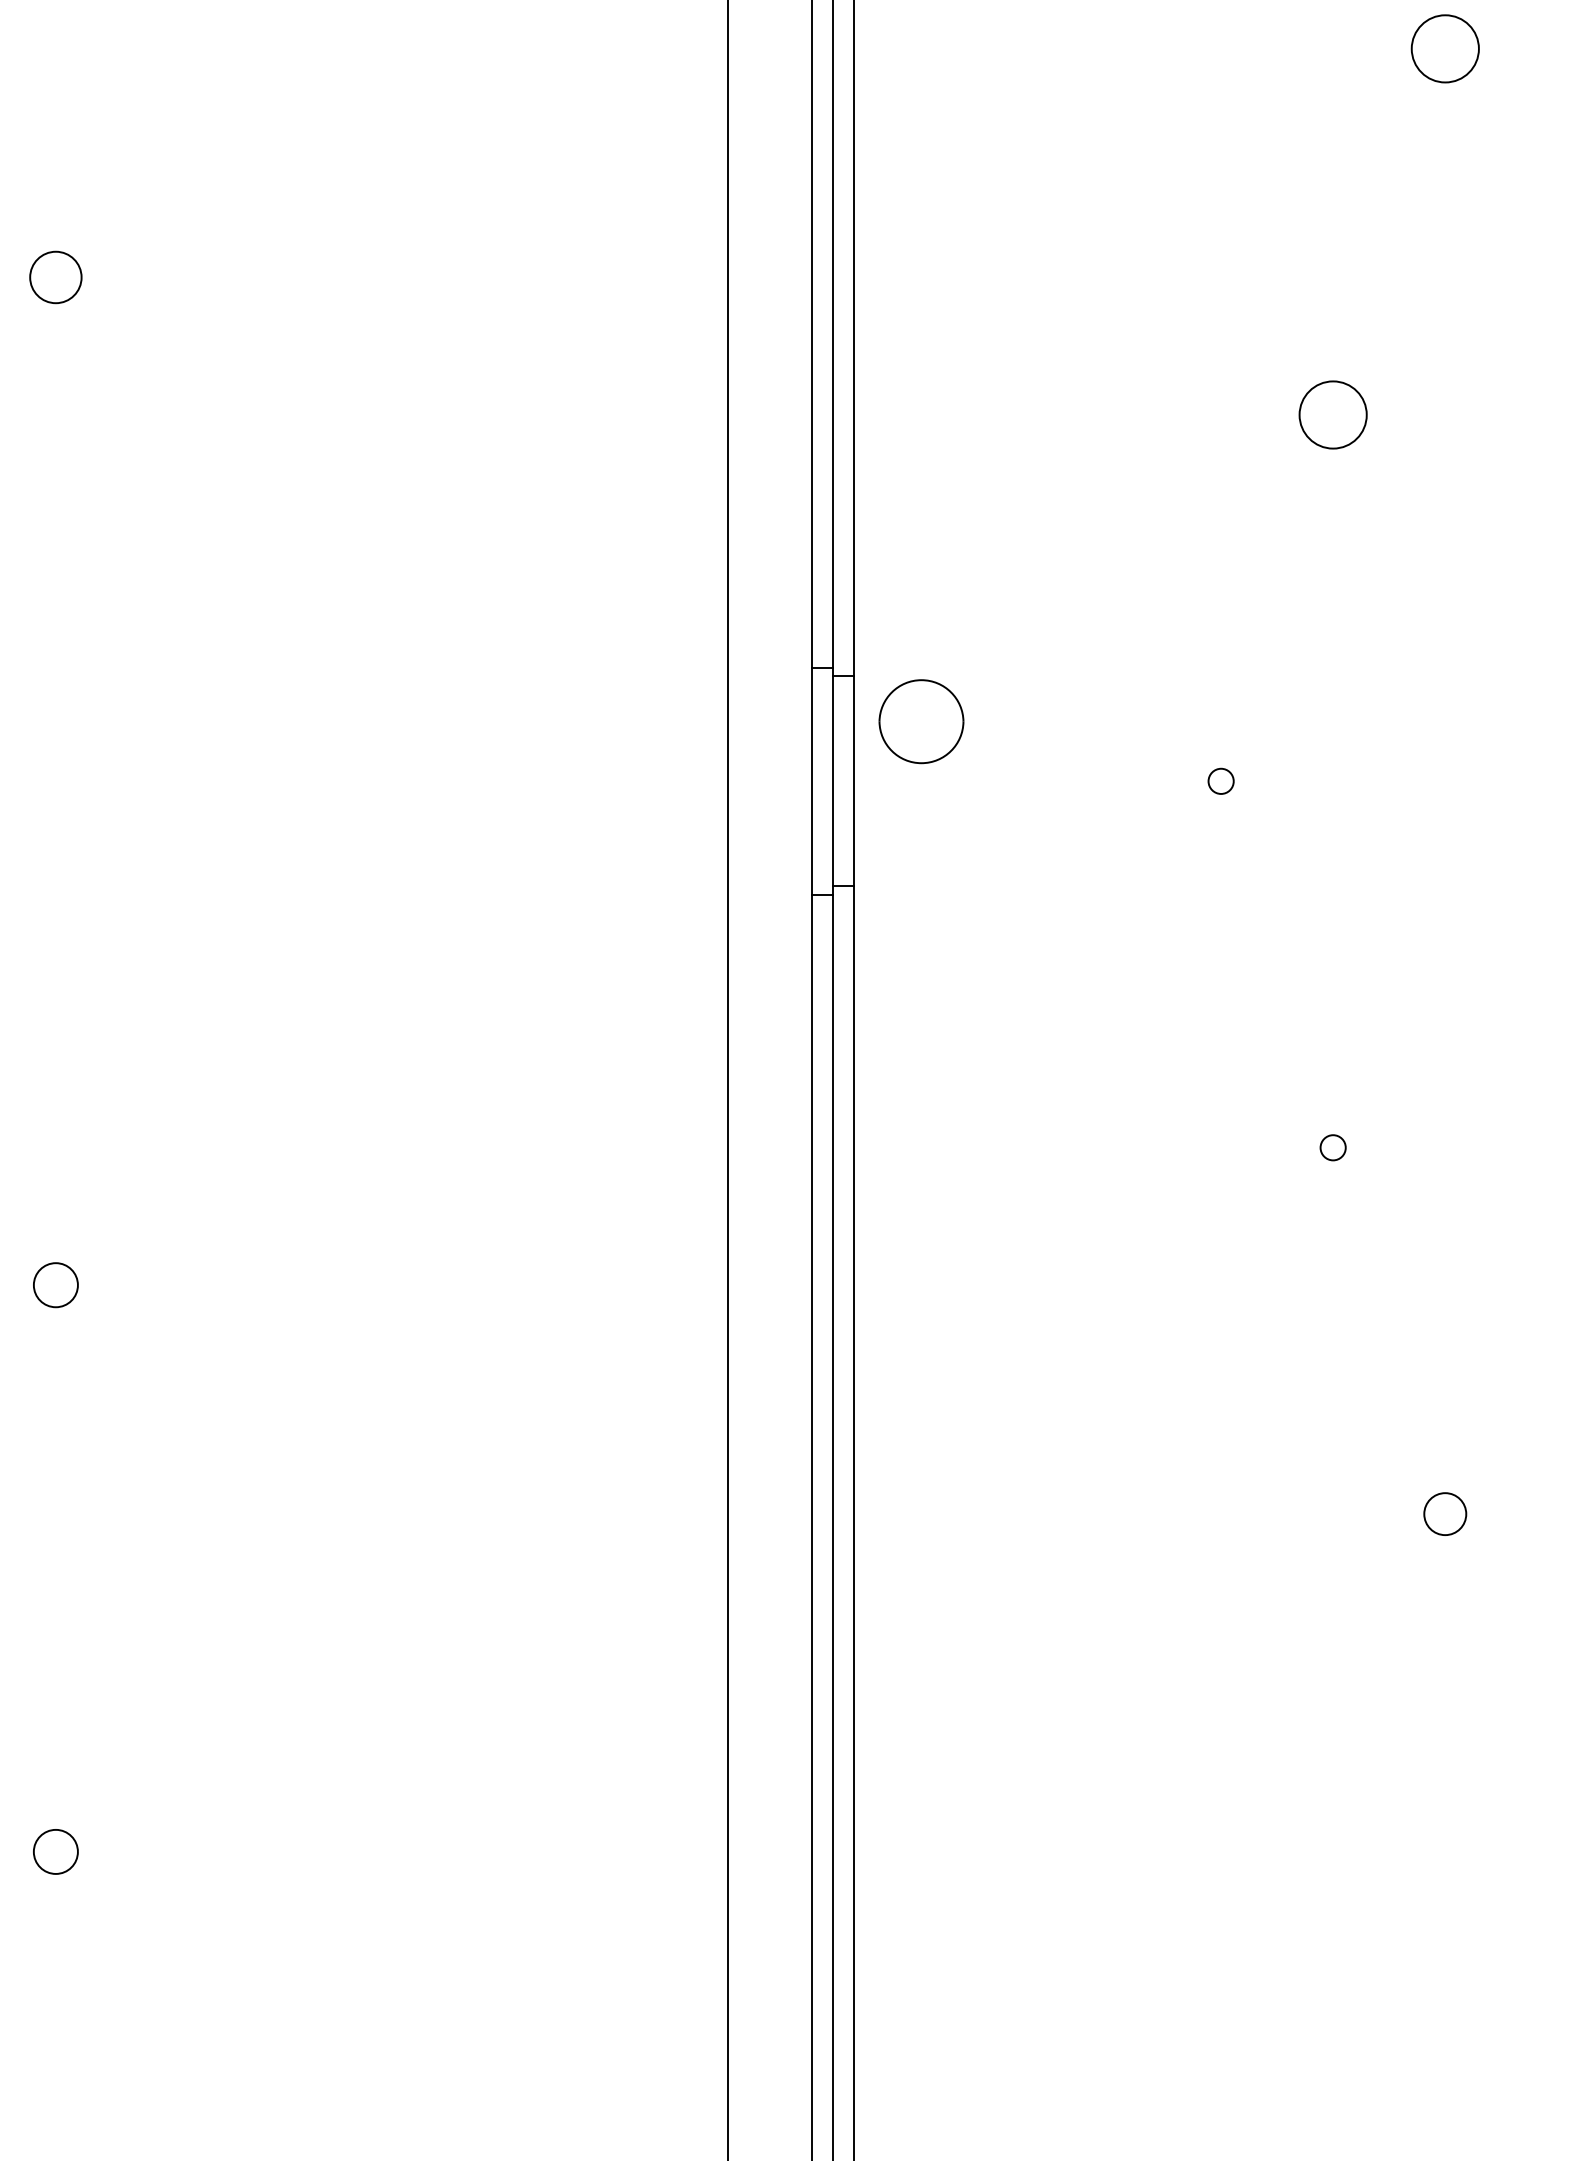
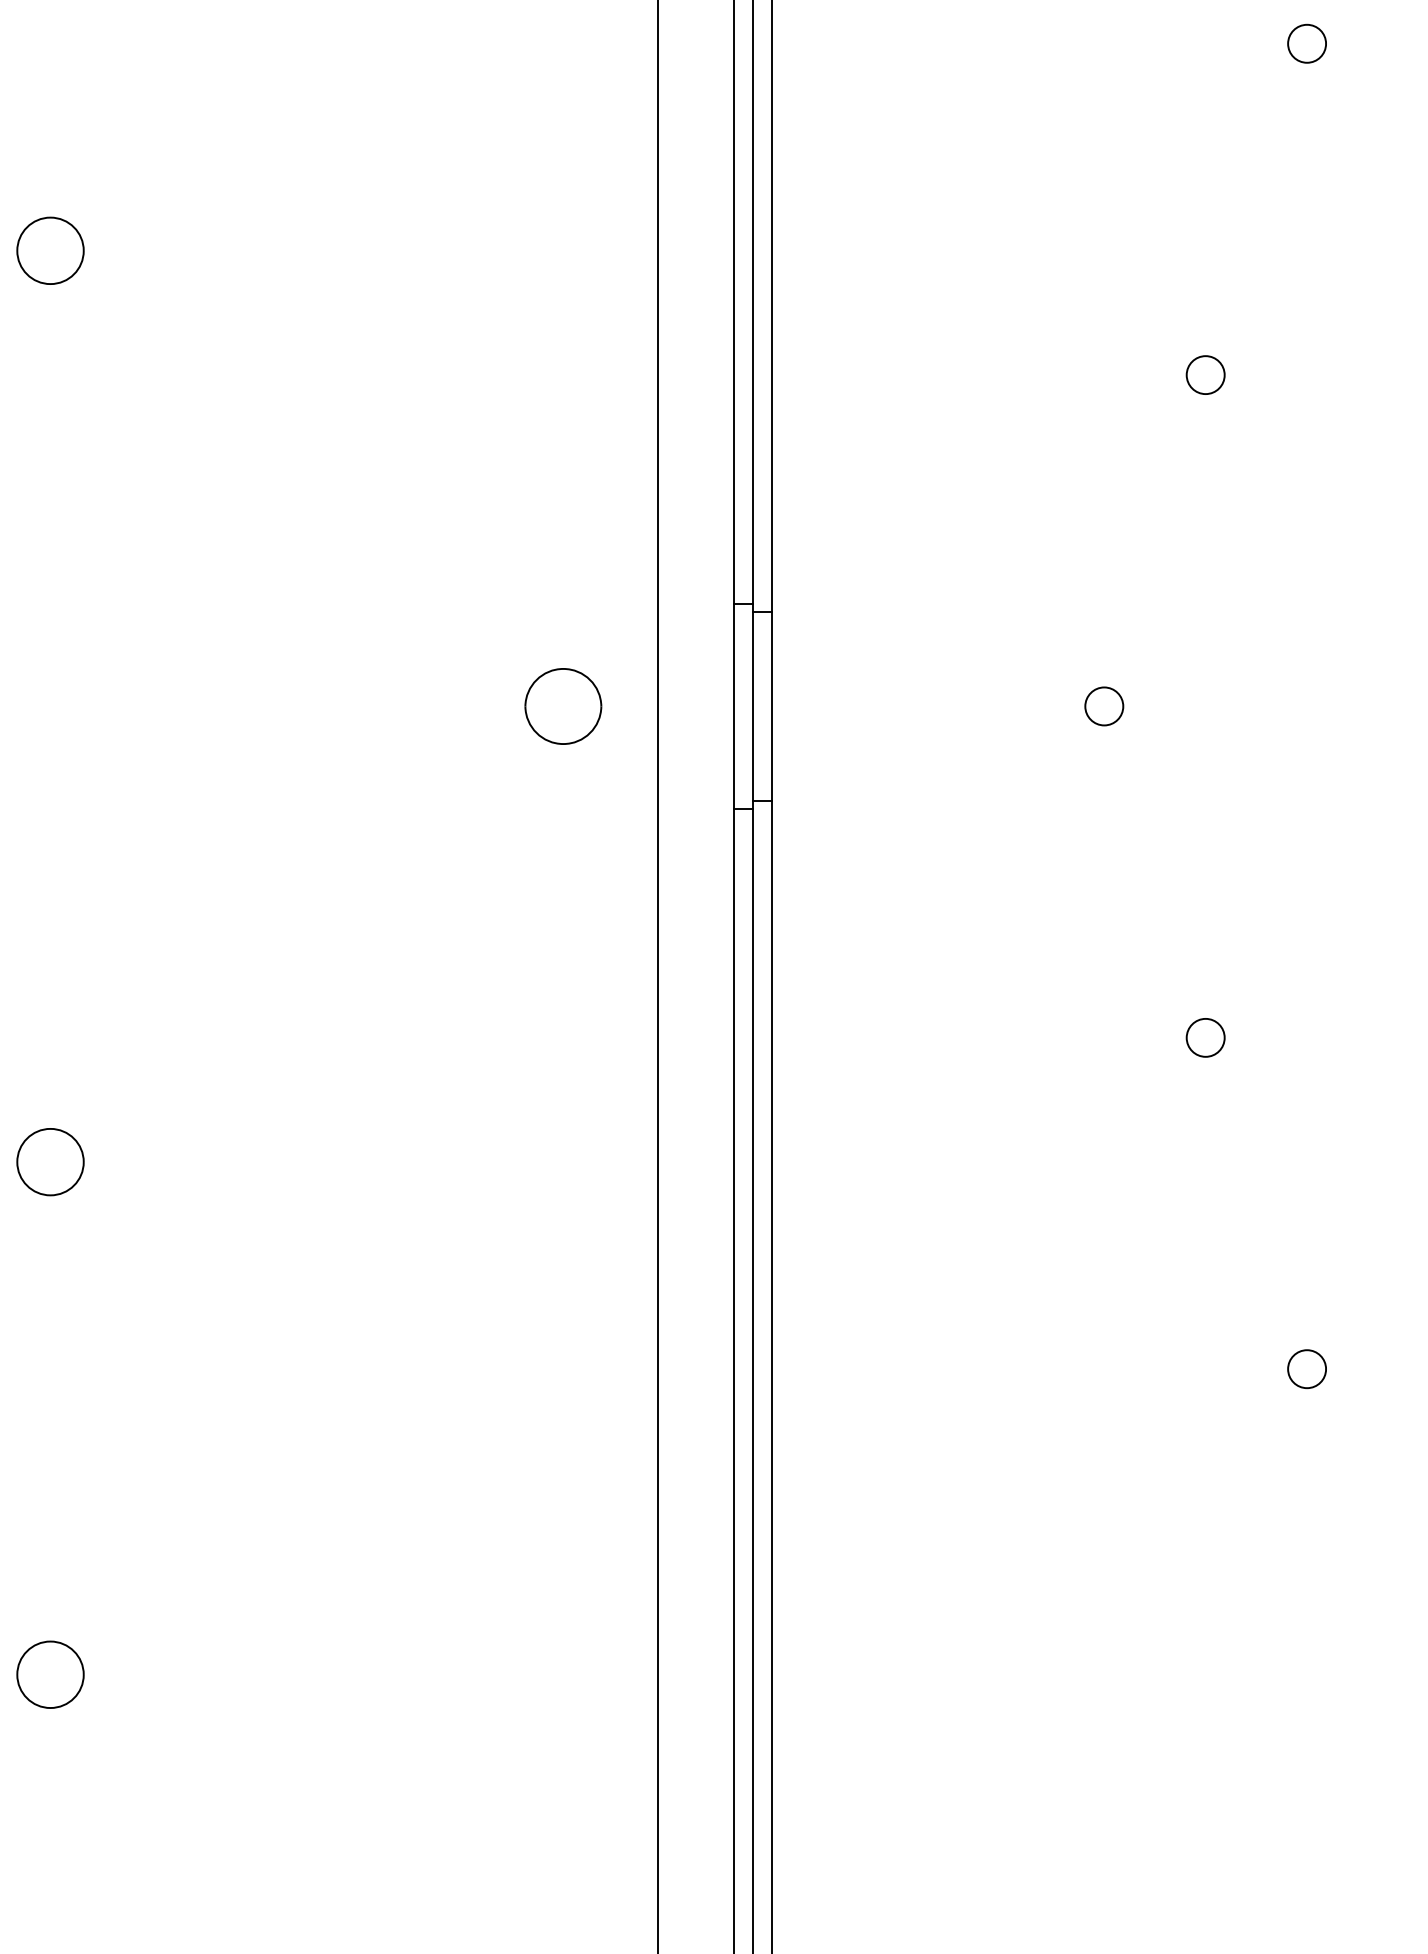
circle: (1444, 48) -> (1306, 43), size x0.62
circle: (55, 277) -> (50, 250), size x1.43
circle: (1332, 415) -> (1205, 375), size x0.62
part: (921, 721) -> (563, 706), moved
circle: (1221, 781) -> (1104, 706), size x1.67
circle: (1332, 1147) -> (1205, 1037), size x1.67
circle: (55, 1284) -> (50, 1161), size x1.67
circle: (55, 1851) -> (50, 1674), size x1.67

